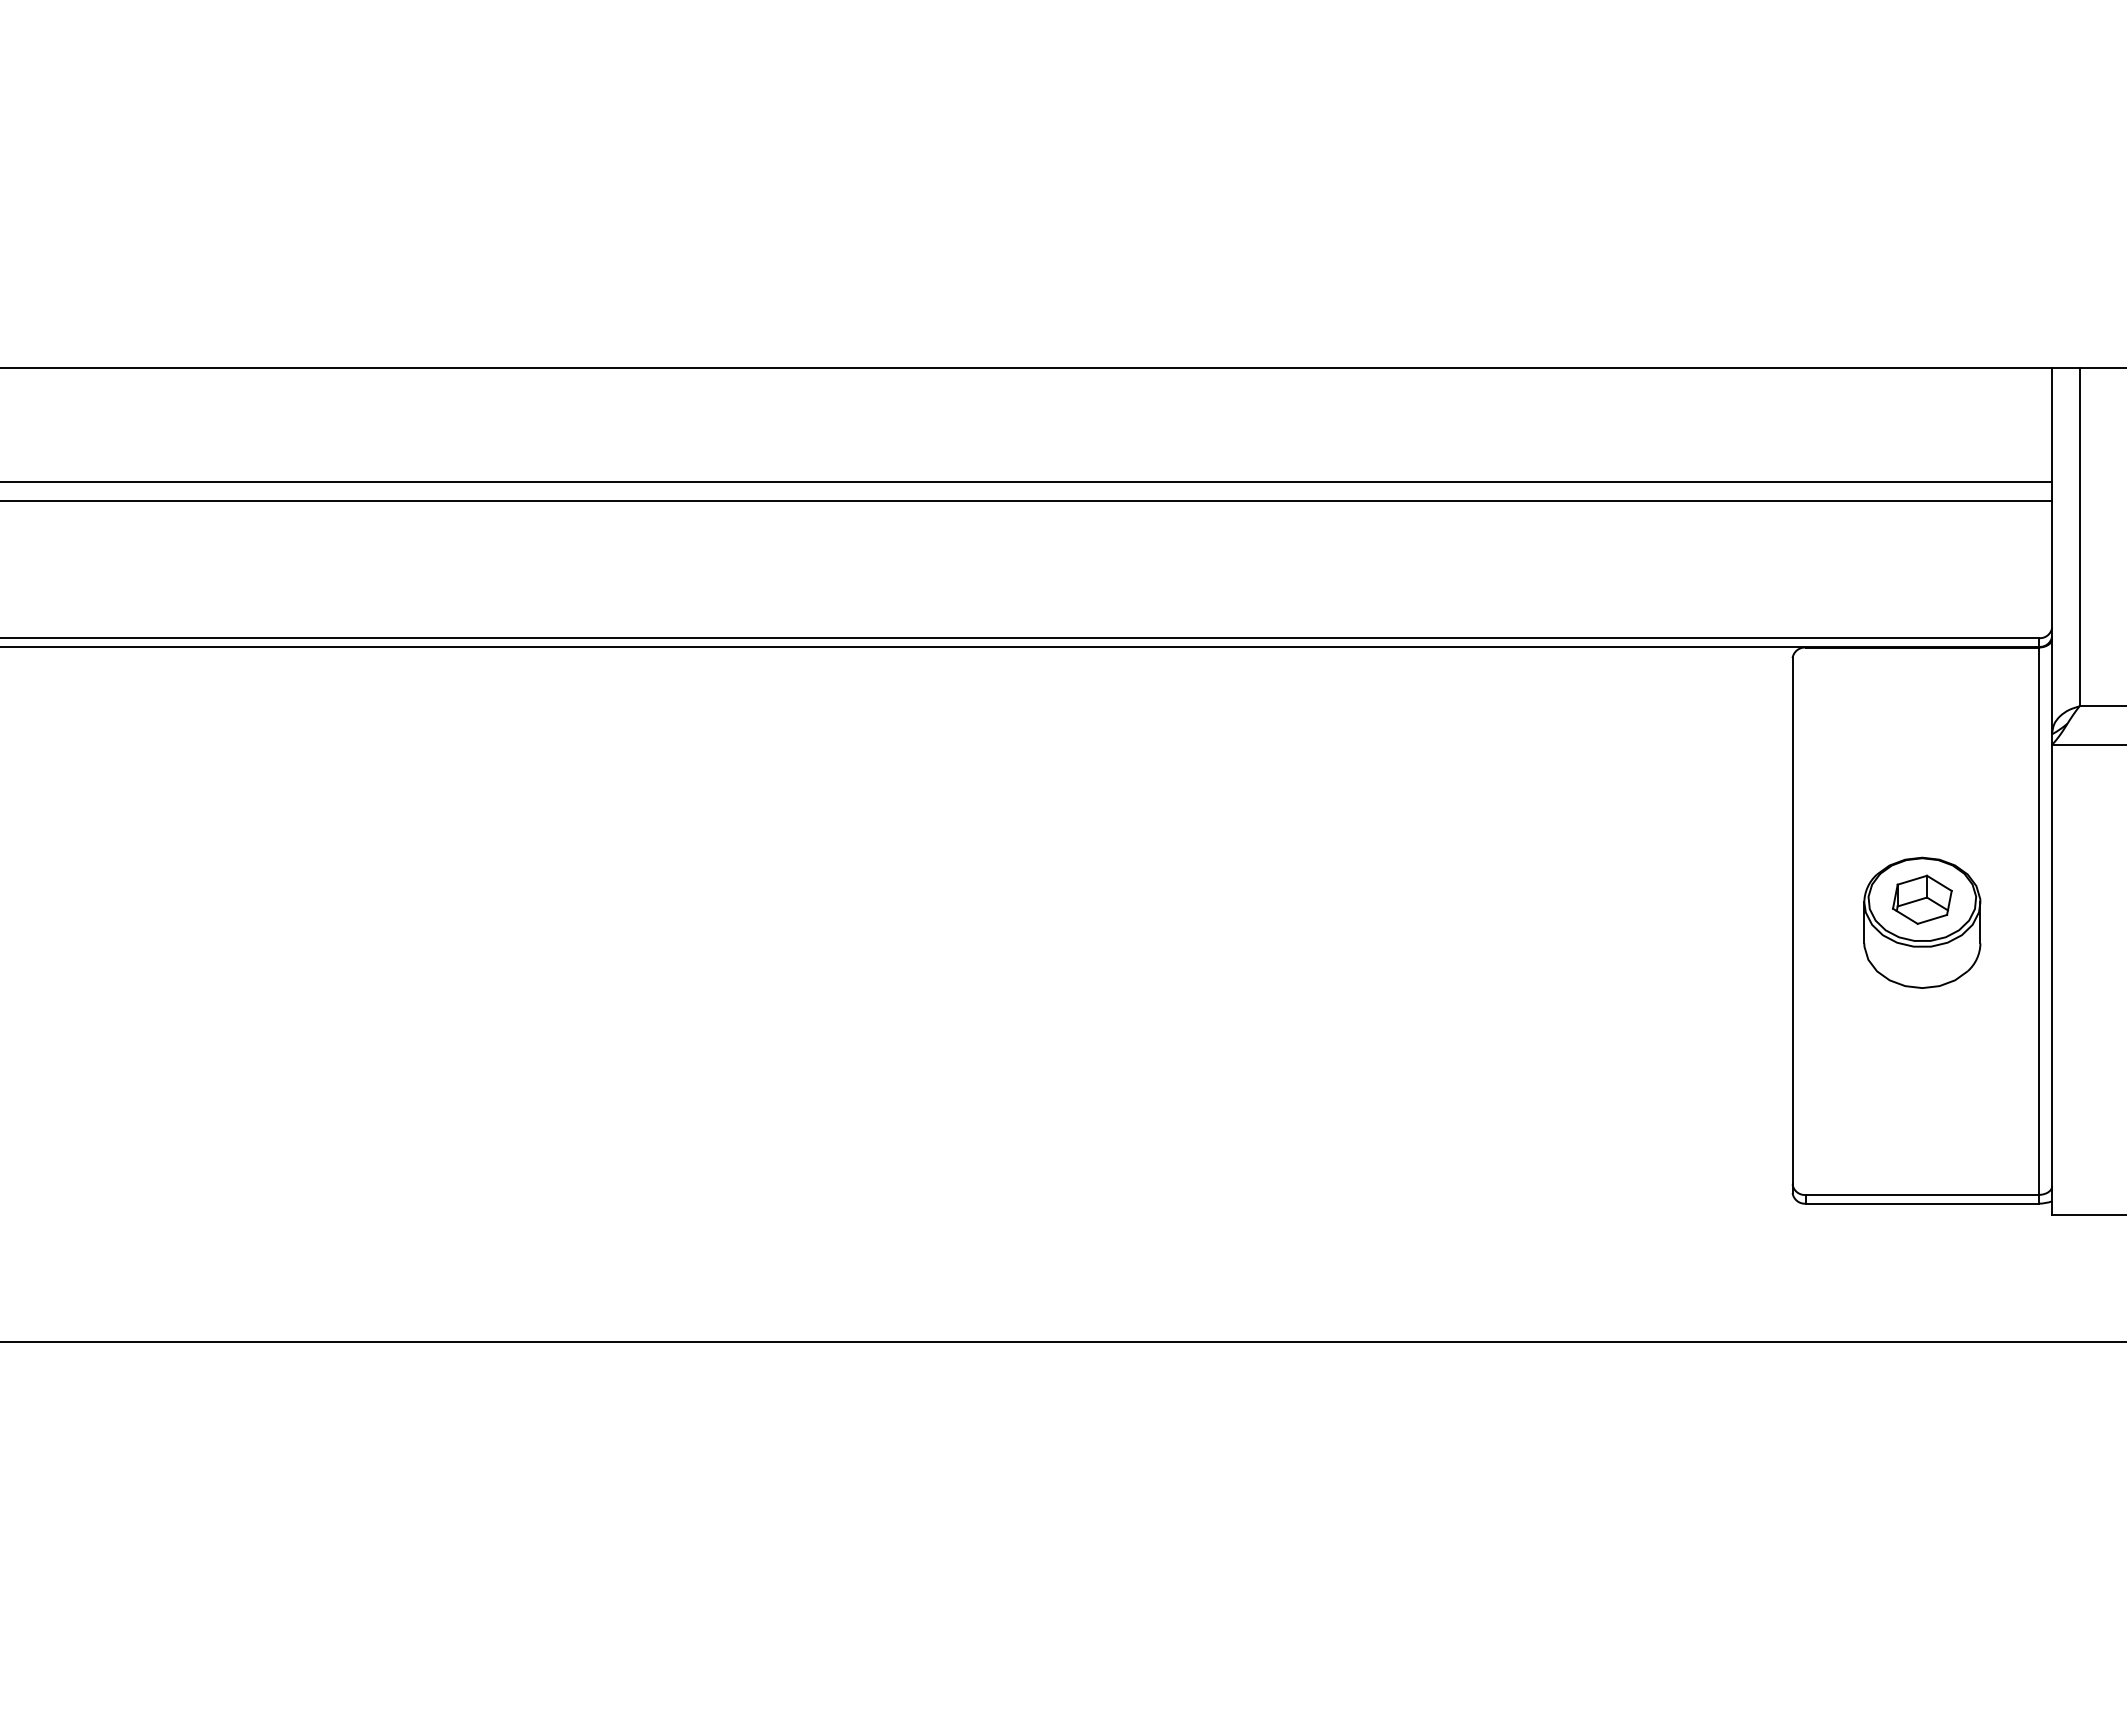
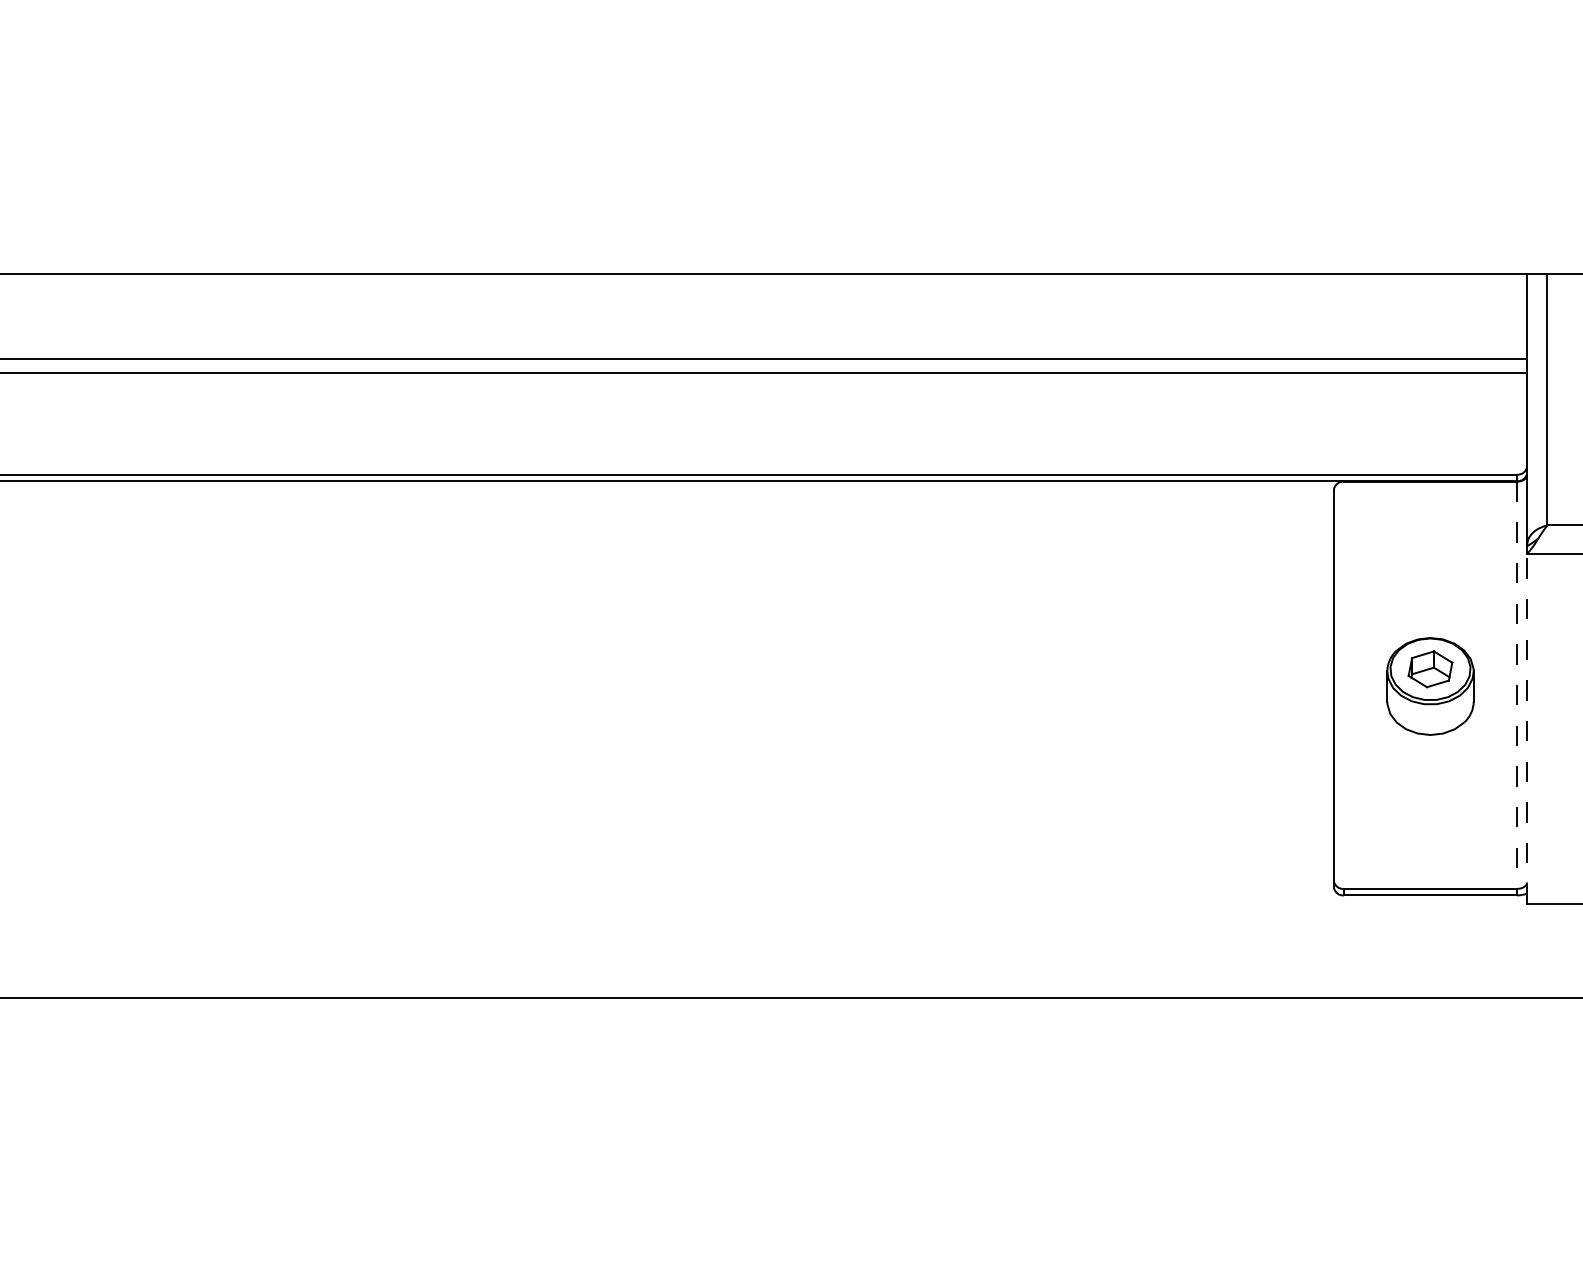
line: (2038, 921) -> (1516, 685), solid -> dashed
line: (2052, 979) -> (1527, 728), solid -> dashed

